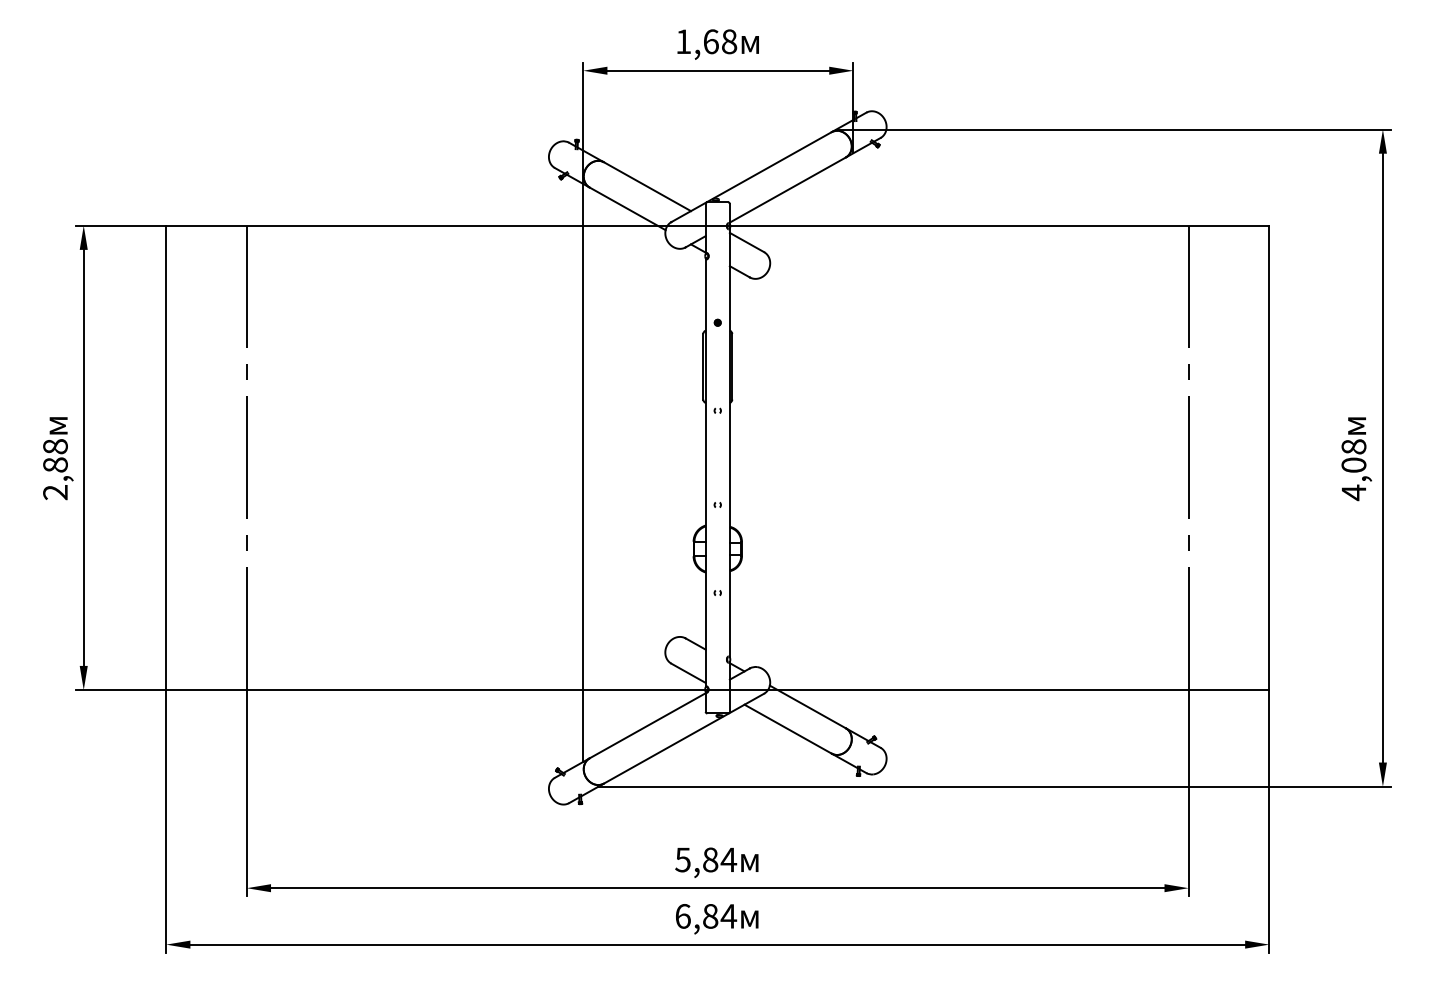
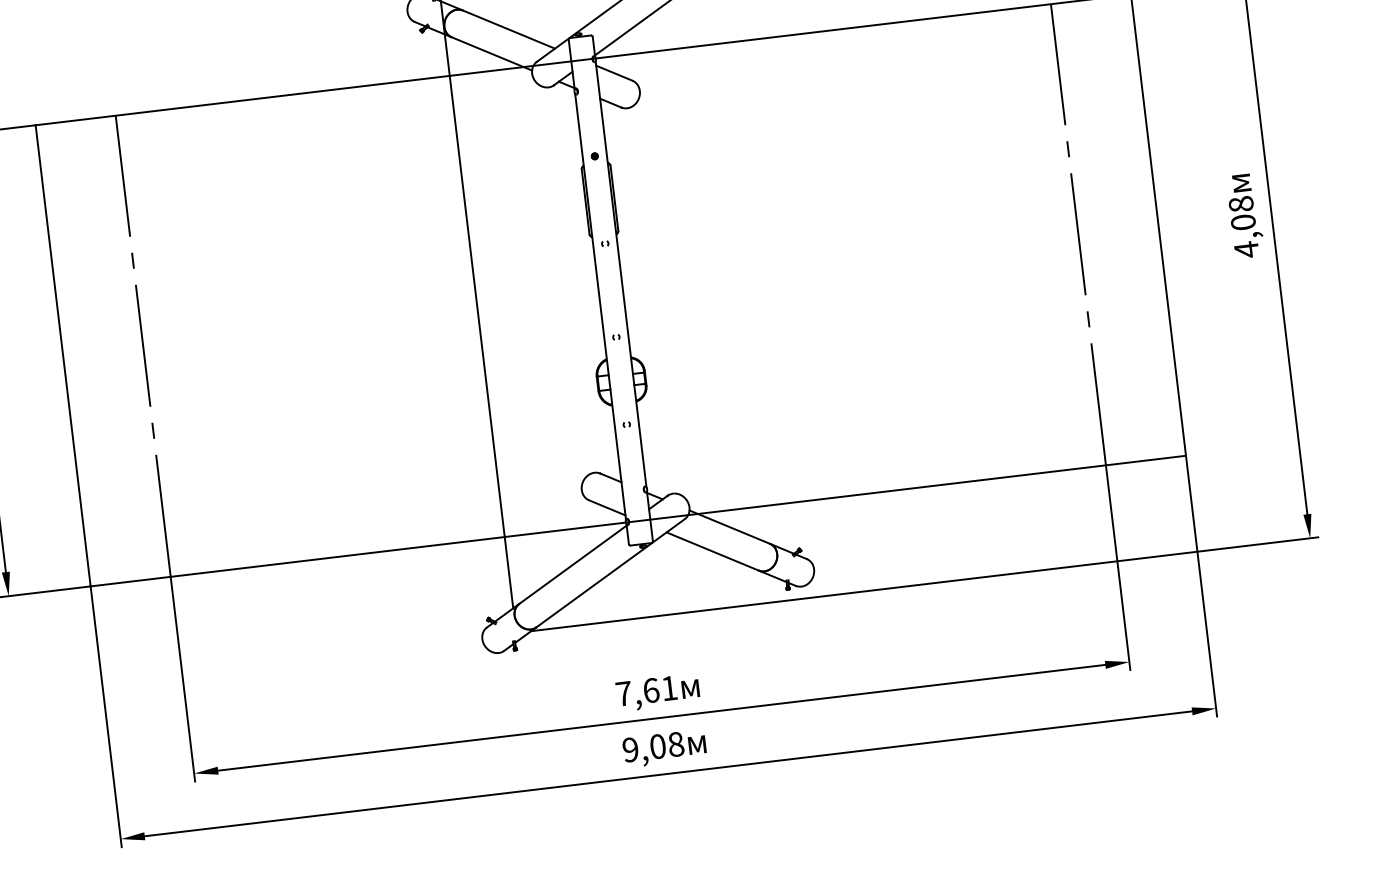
text: (706, 859) -> (647, 690), 5,84 -> 7,61
text: (706, 916) -> (653, 747), 6,84 -> 9,08

